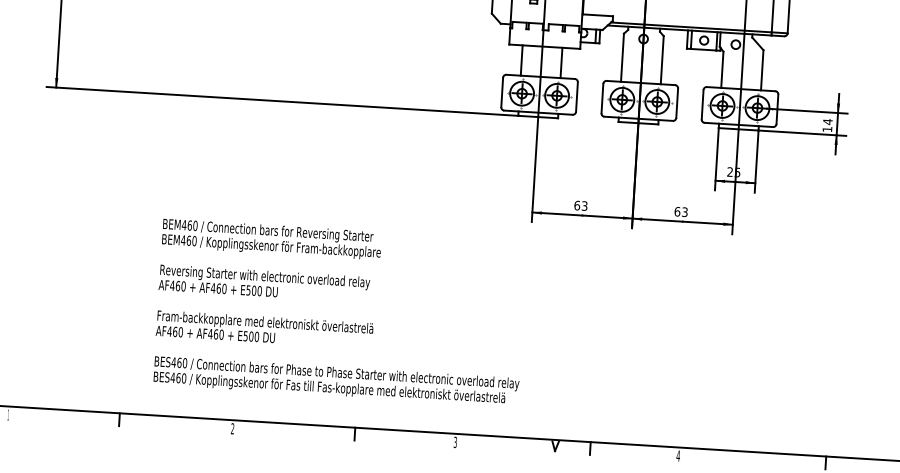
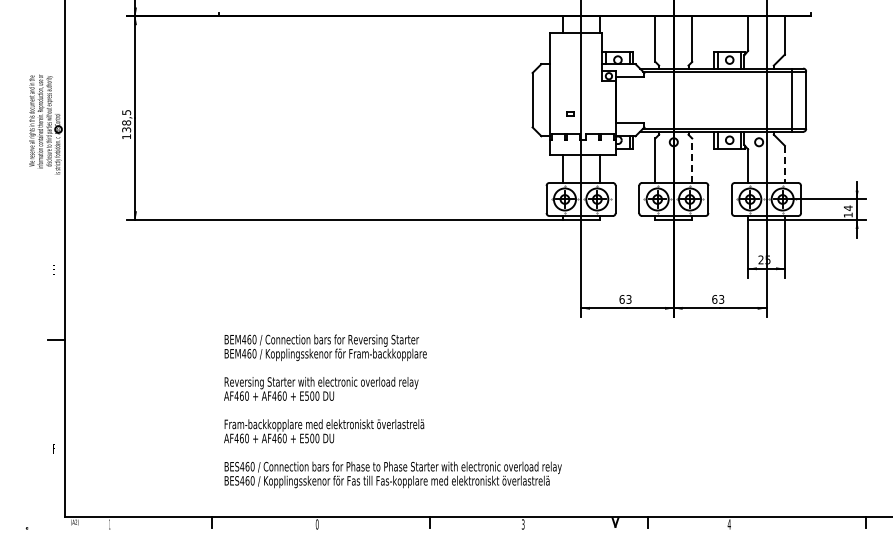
line: (662, 59) -> (692, 160), solid -> dashed
line: (761, 70) -> (784, 164), solid -> dashed
text: (339, 312) -> (392, 411), moved
text: (231, 428) -> (316, 524), 2 -> 0

